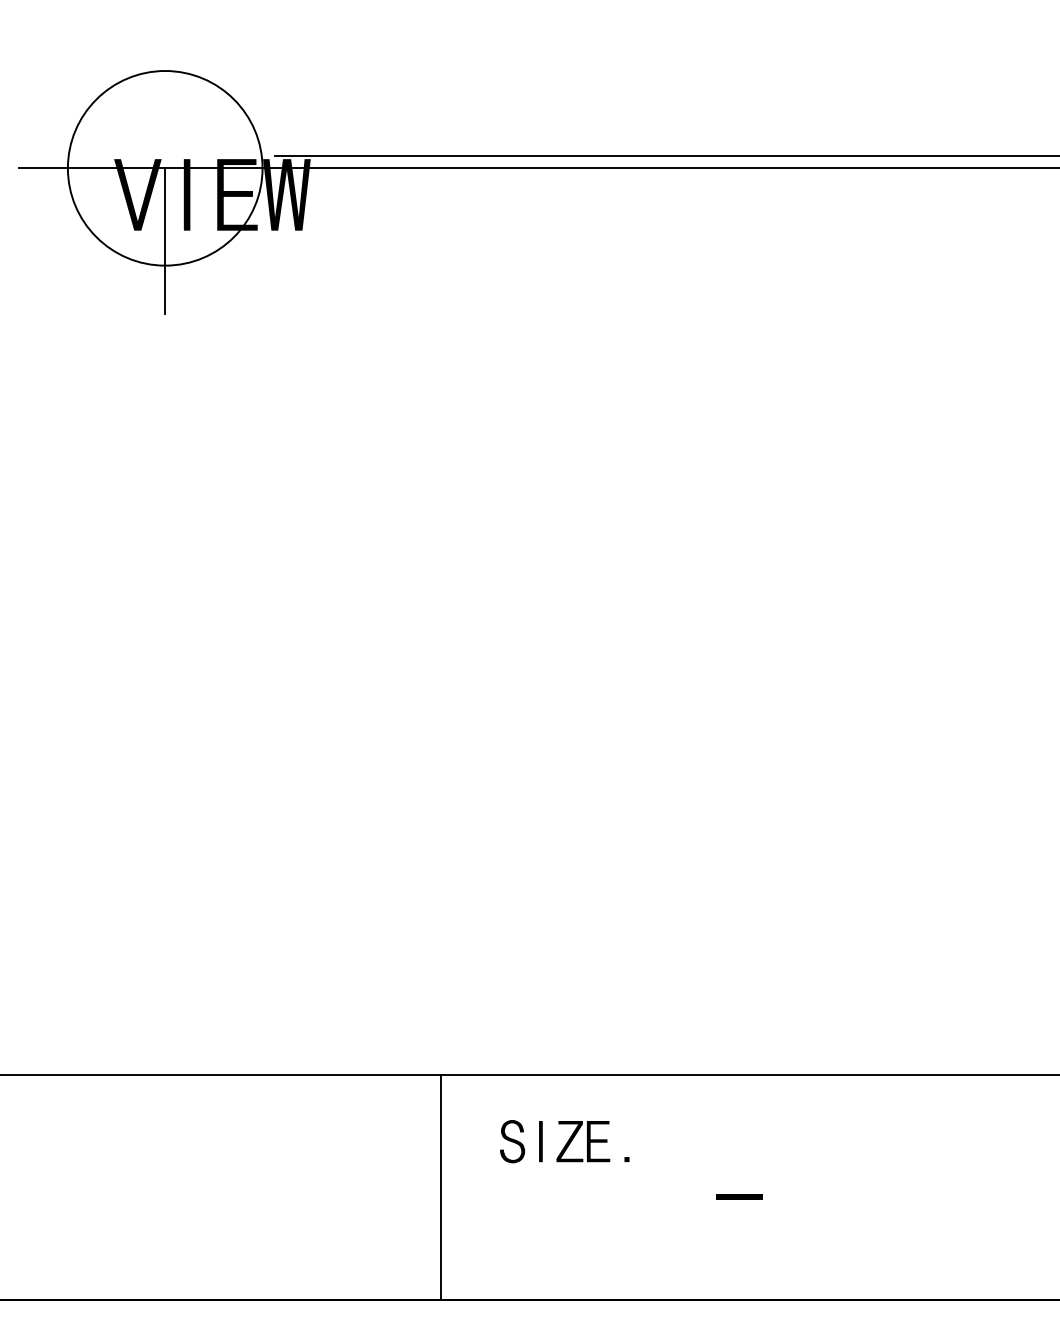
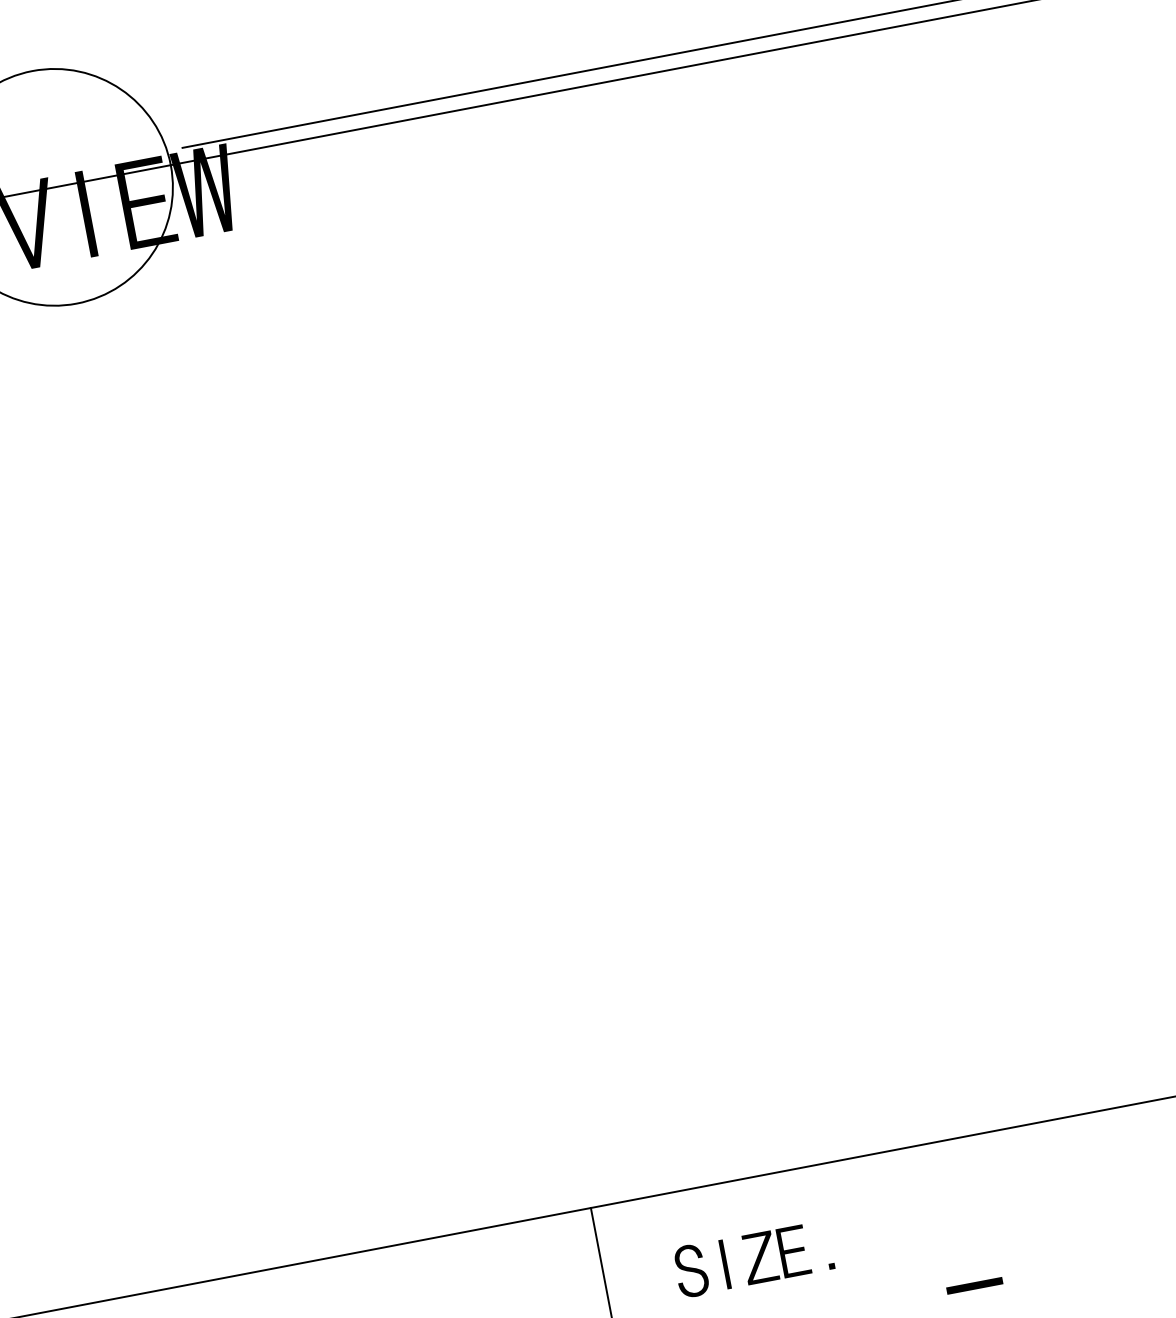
line: (165, 241) -> (71, 274), removed

